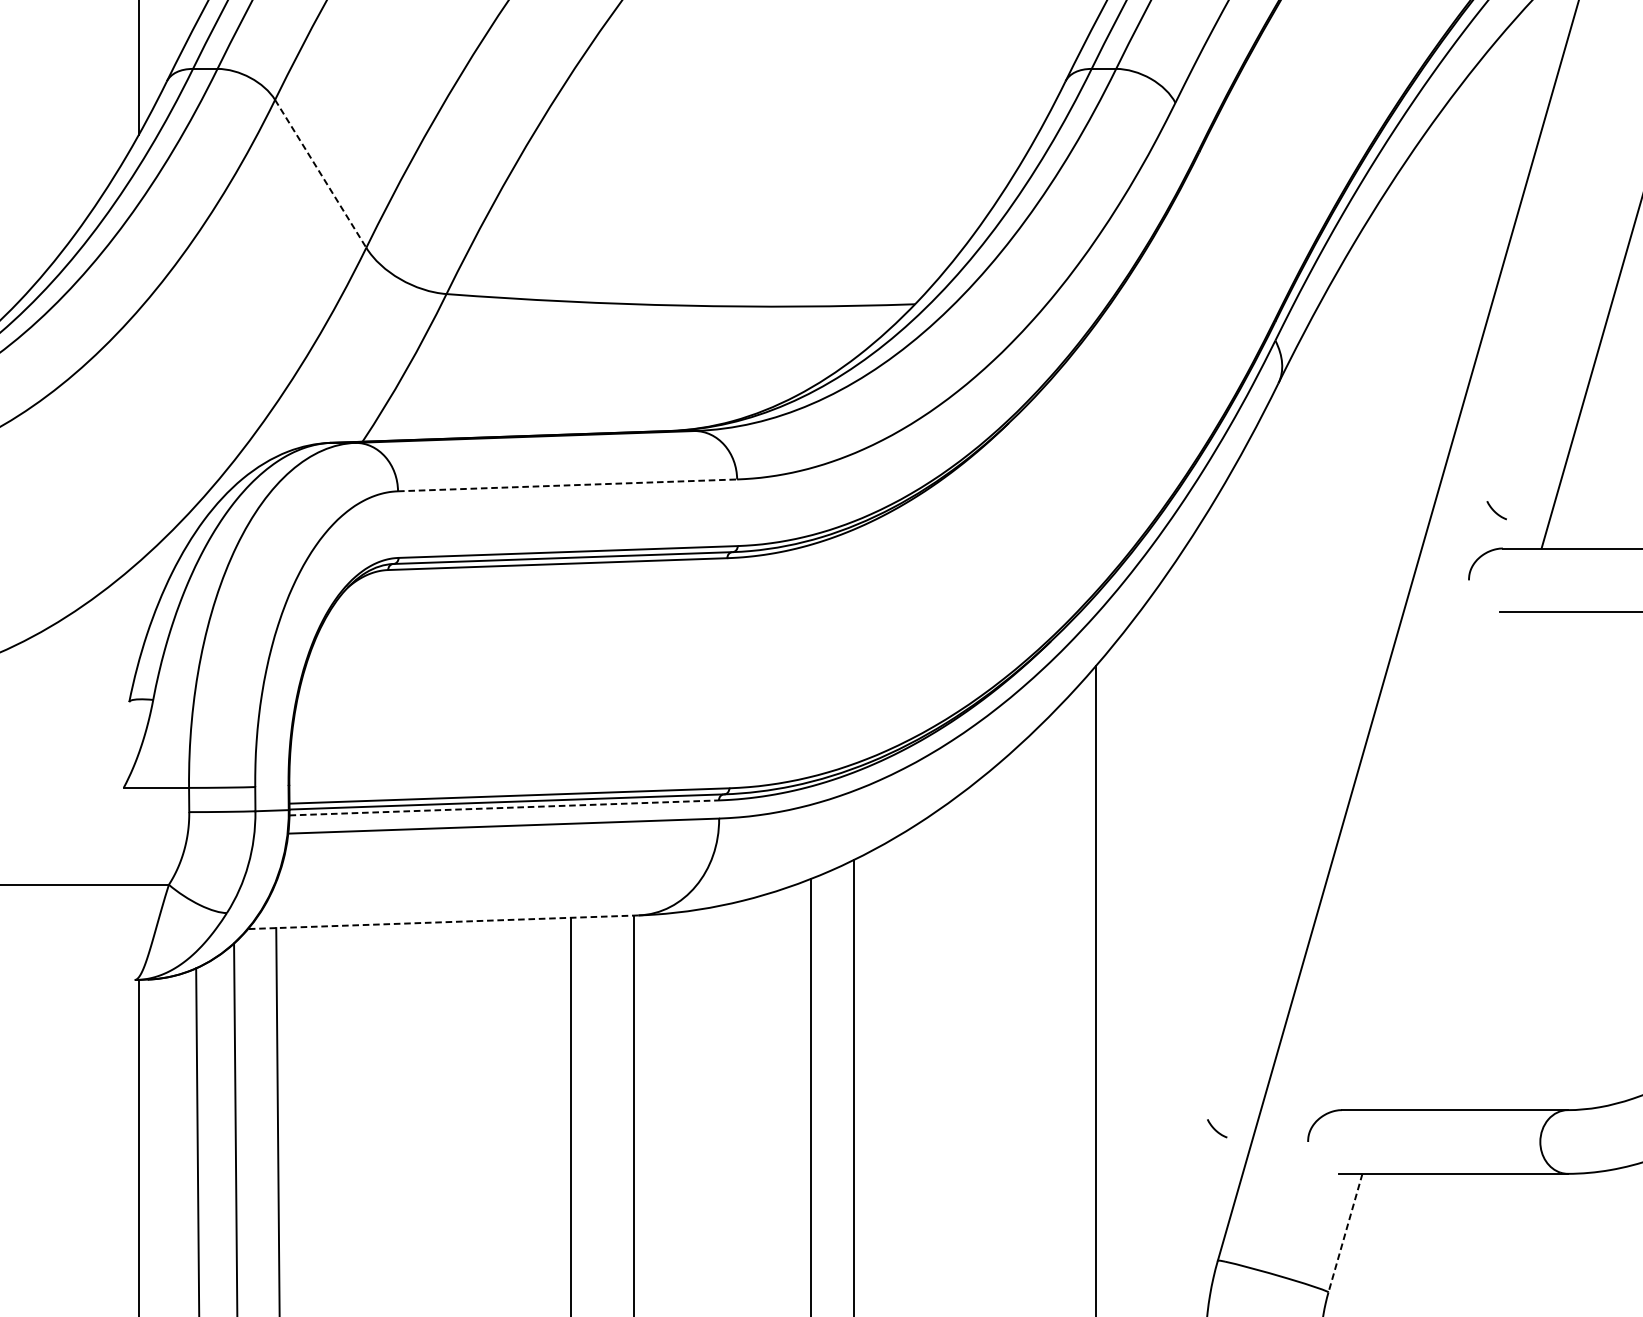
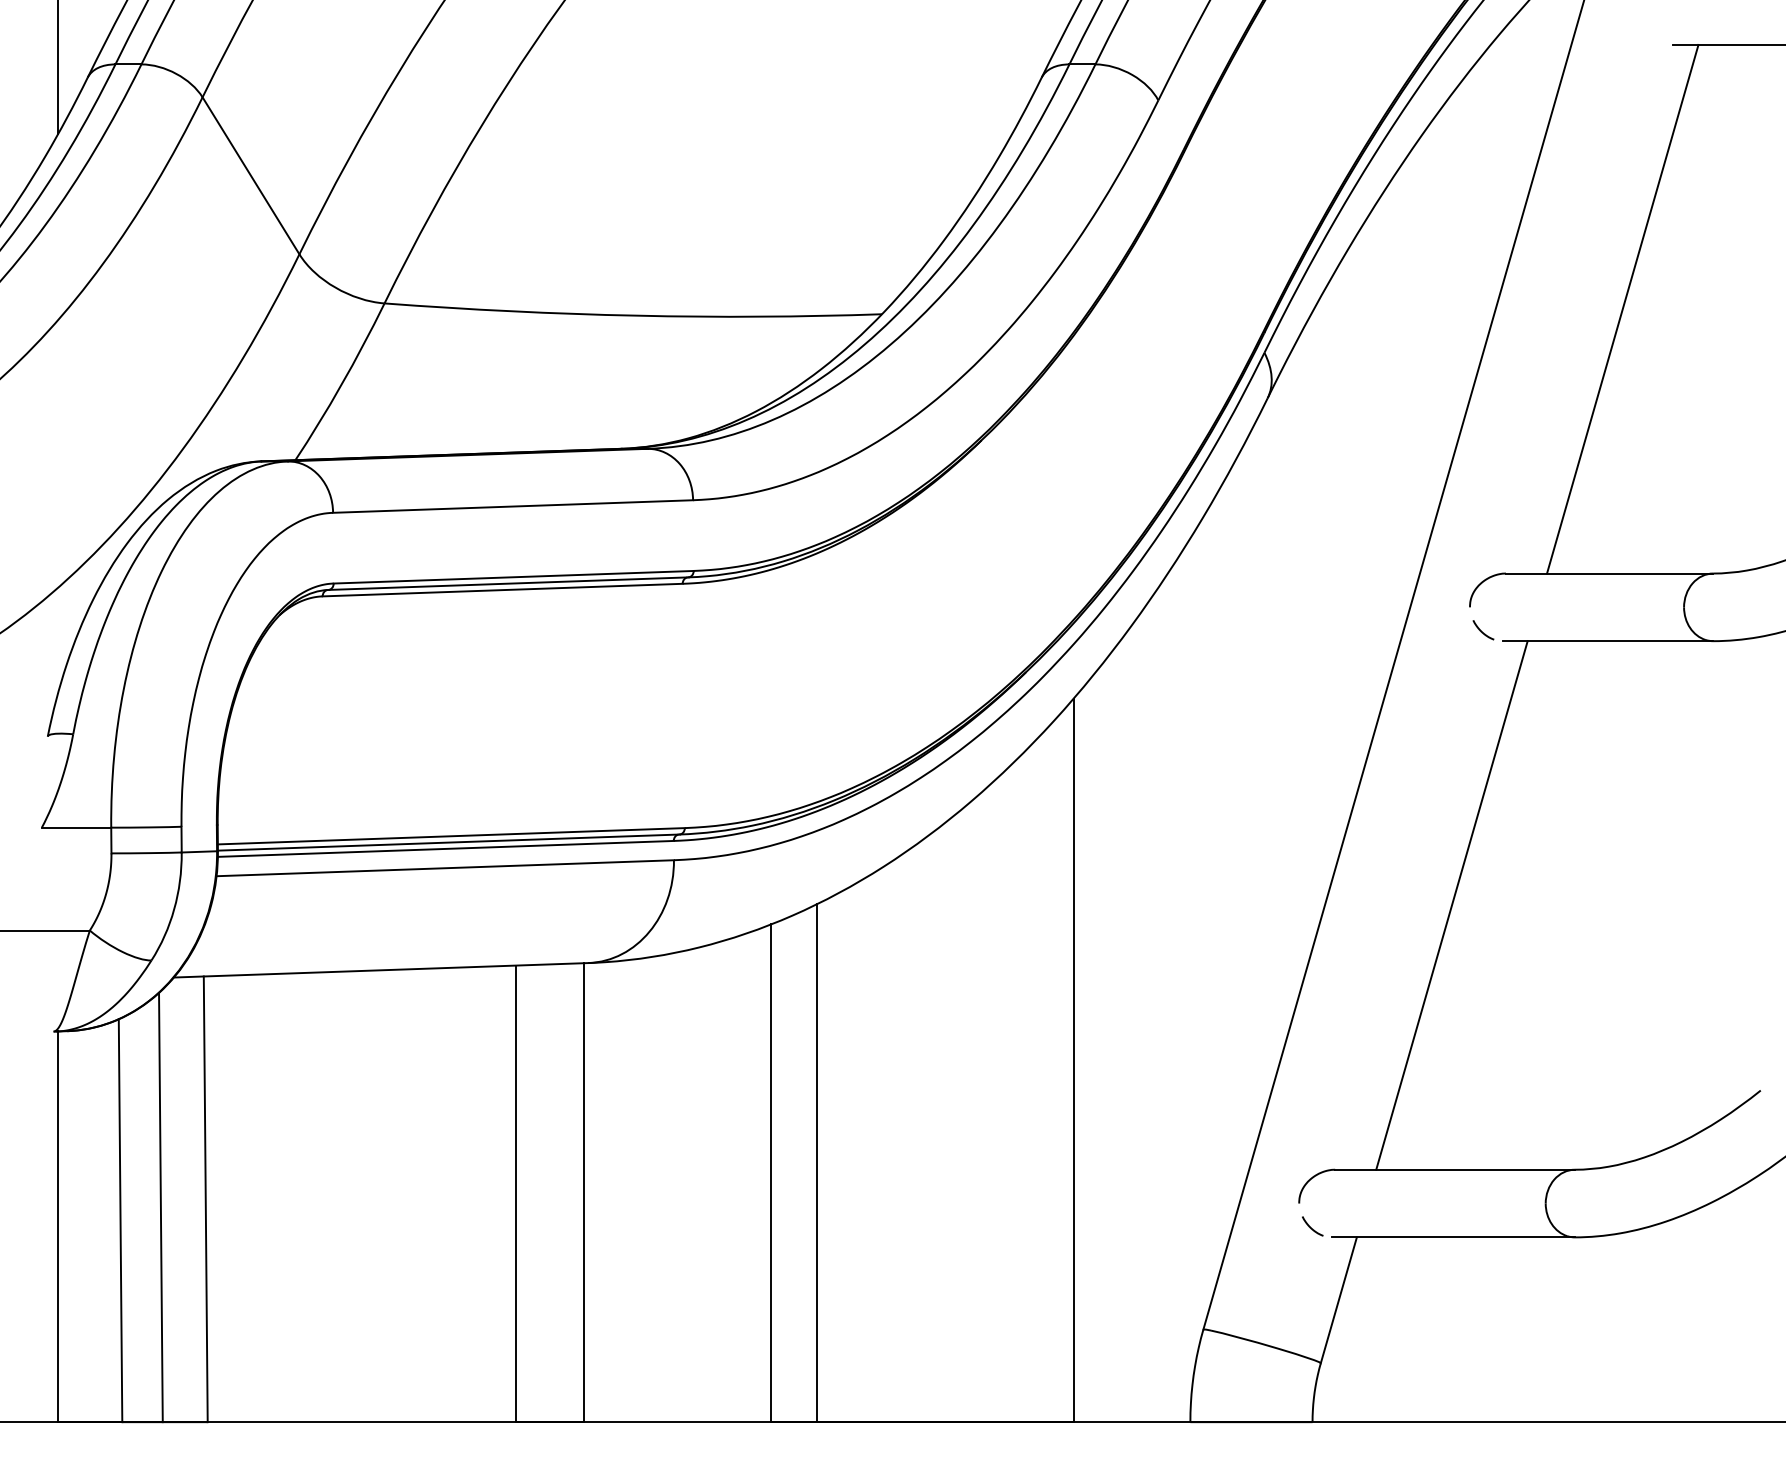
line: (321, 174) -> (251, 176), dashed -> solid
line: (567, 485) -> (513, 506), dashed -> solid
curve: (1495, 511) -> (1482, 631), moved
line: (504, 807) -> (446, 848), dashed -> solid
line: (1451, 861) -> (1451, 905), added
line: (442, 922) -> (380, 970), dashed -> solid
curve: (1216, 1129) -> (1311, 1227), moved
line: (1345, 1233) -> (1338, 1300), dashed -> solid

